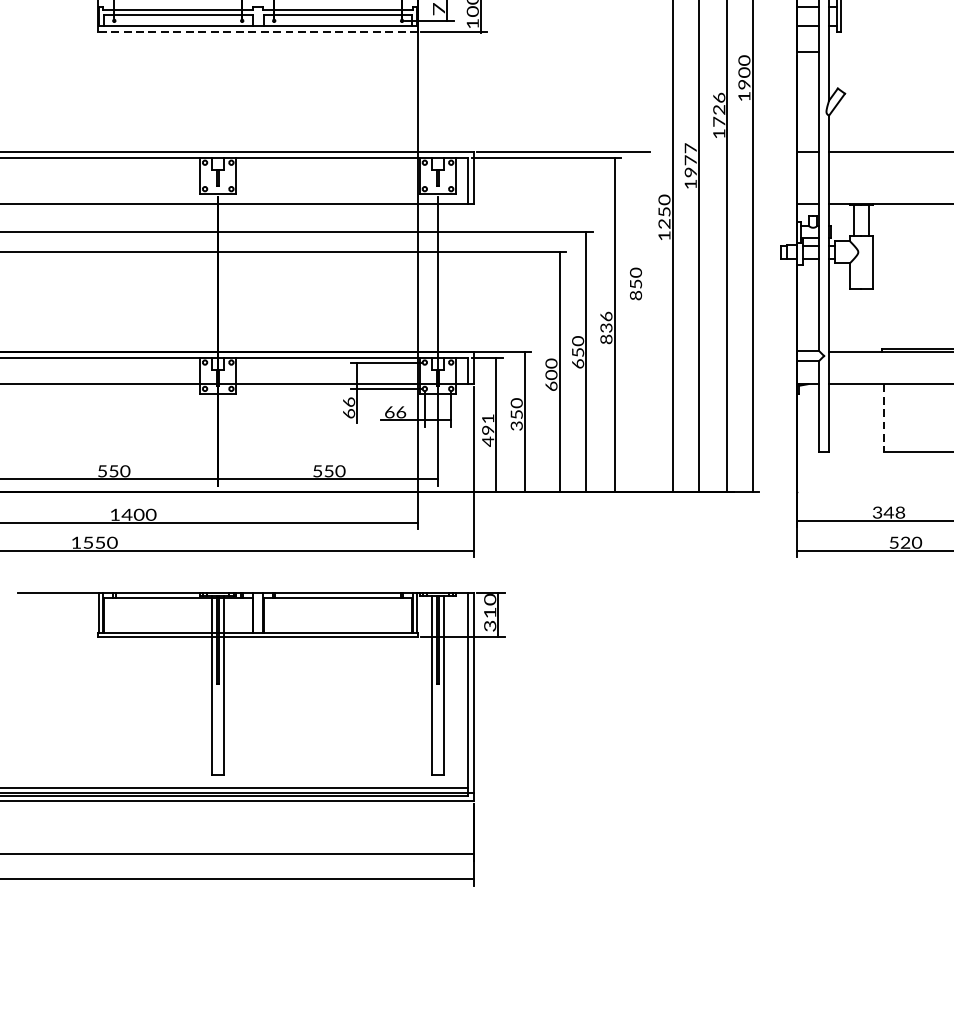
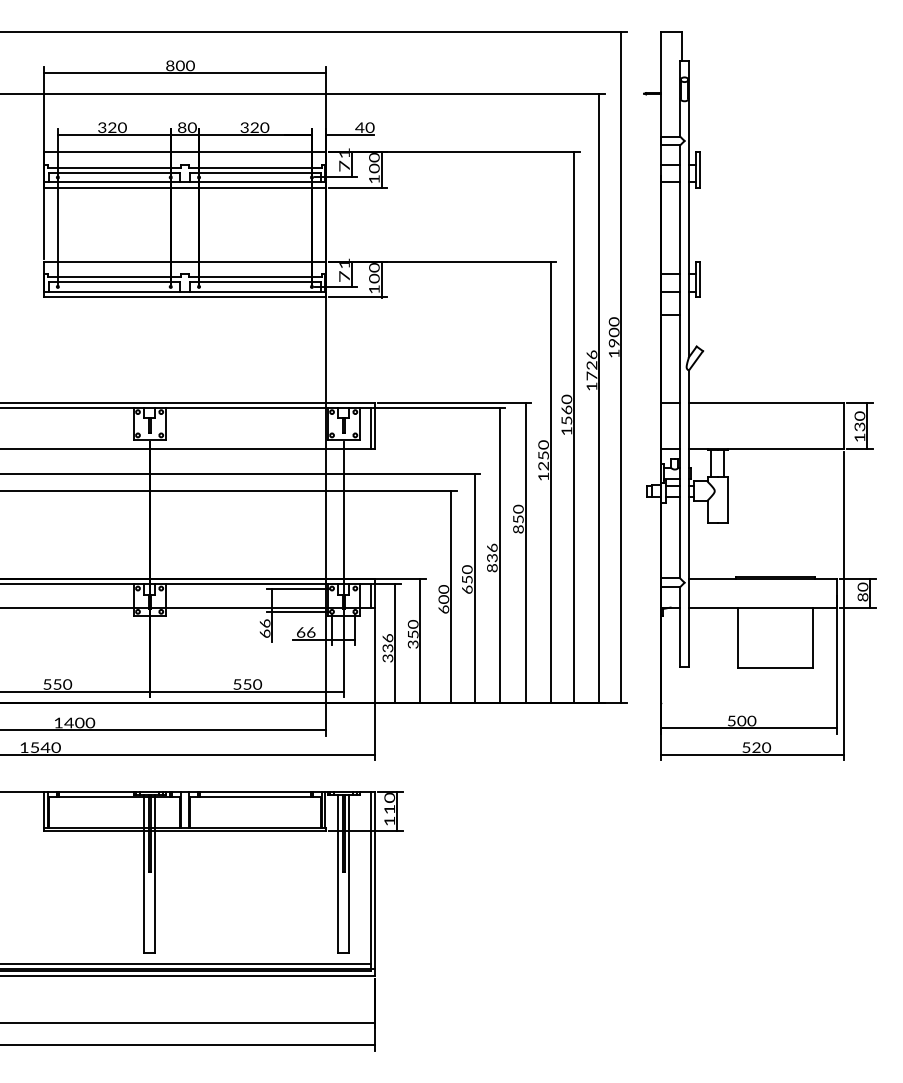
line: (257, 32) -> (184, 297), dashed -> solid
text: (690, 159) -> (566, 409), 1977 -> 1560
line: (643, 321) -> (525, 552), added
line: (884, 418) -> (737, 637), dashed -> solid
text: (487, 430) -> (387, 648), 491 -> 336
text: (888, 512) -> (741, 720), 348 -> 500
text: (100, 542) -> (45, 747), 1550 -> 1540
text: (489, 626) -> (389, 821), 310 -> 110

